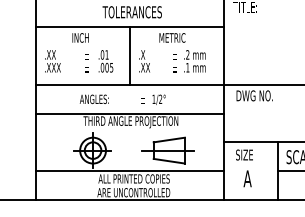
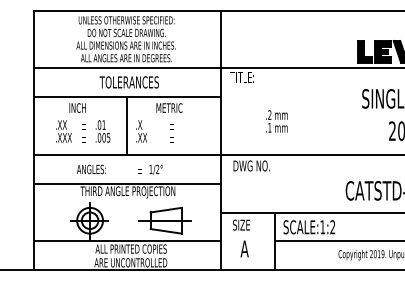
text: (52, 61) -> (63, 131), moved
text: (194, 61) -> (276, 121), moved

